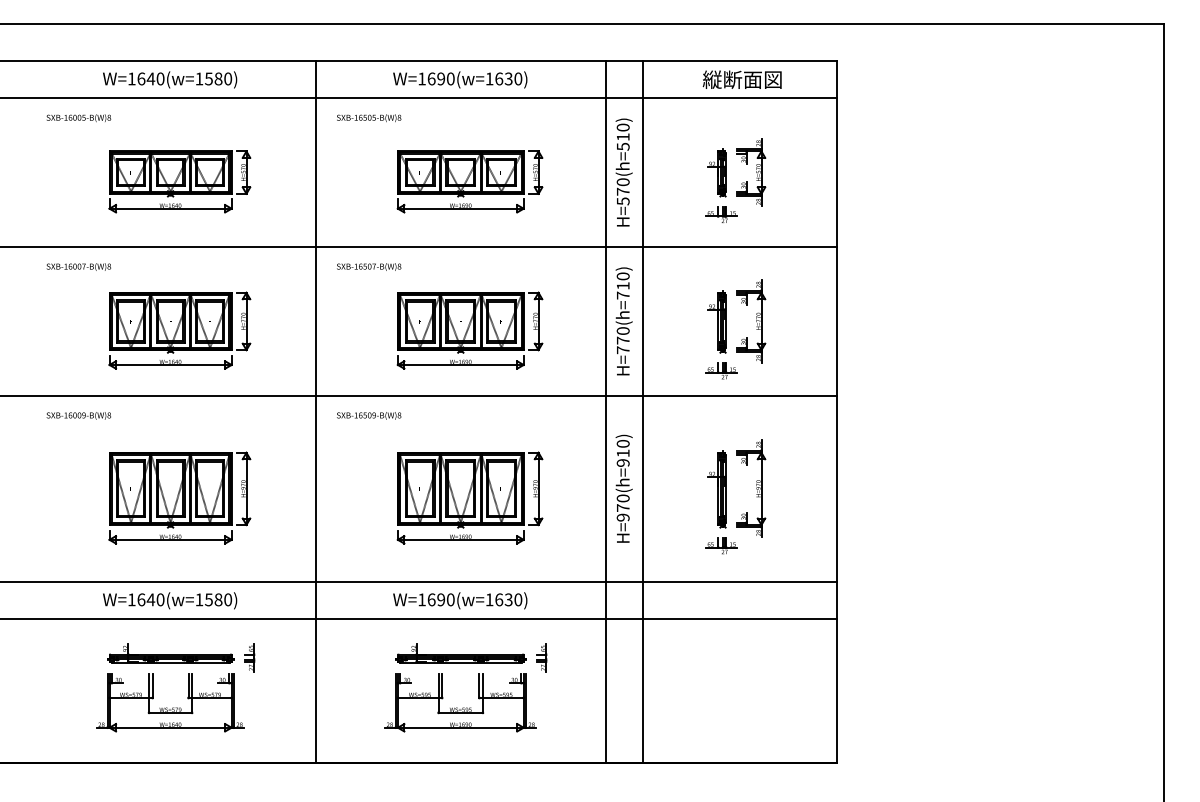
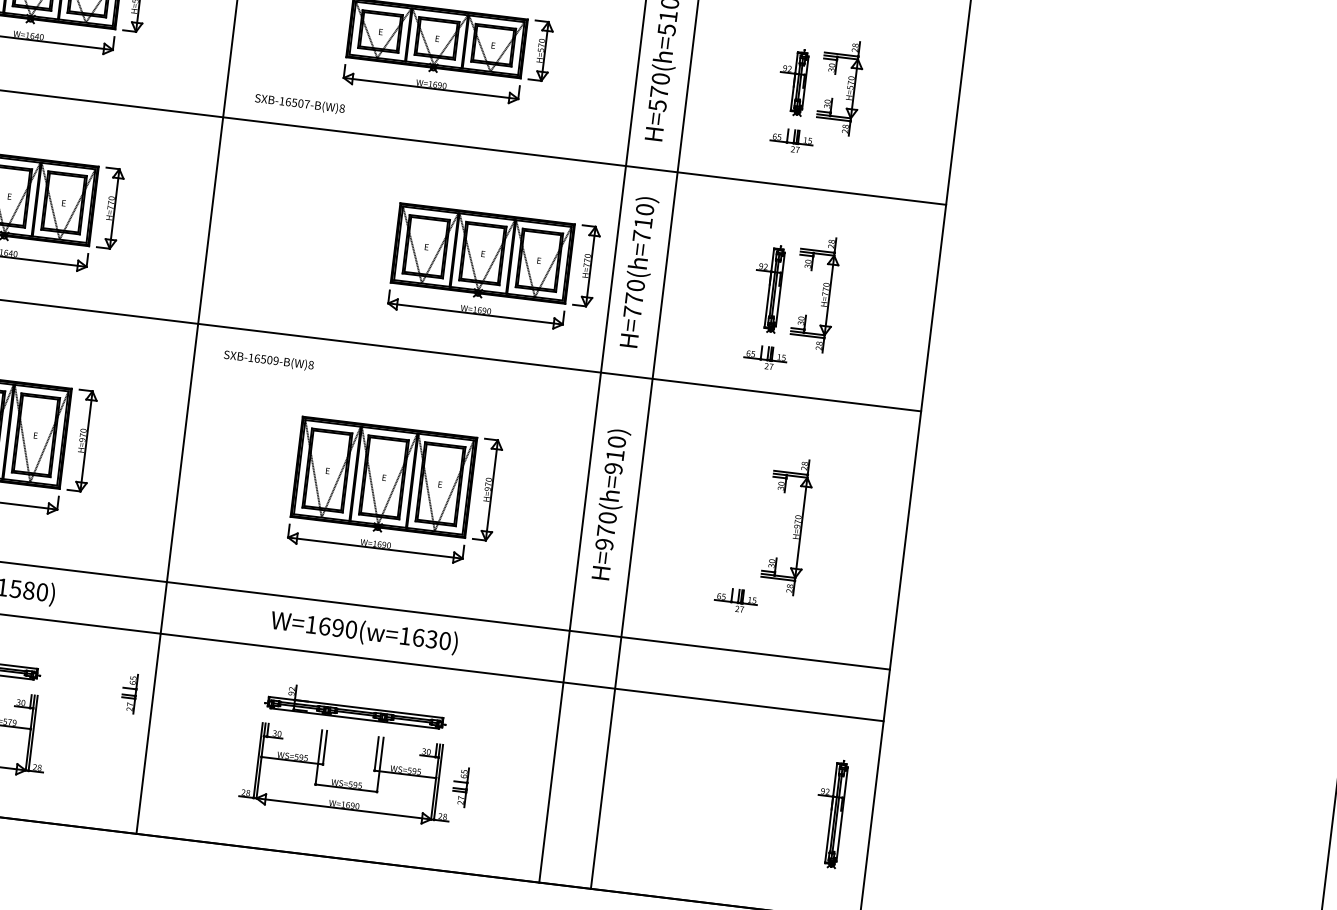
text: (369, 266) -> (300, 103), moved
part: (469, 330) -> (493, 267), moved
part: (716, 489) -> (828, 813), moved
part: (249, 657) -> (129, 692), moved
part: (541, 657) -> (460, 786), moved

